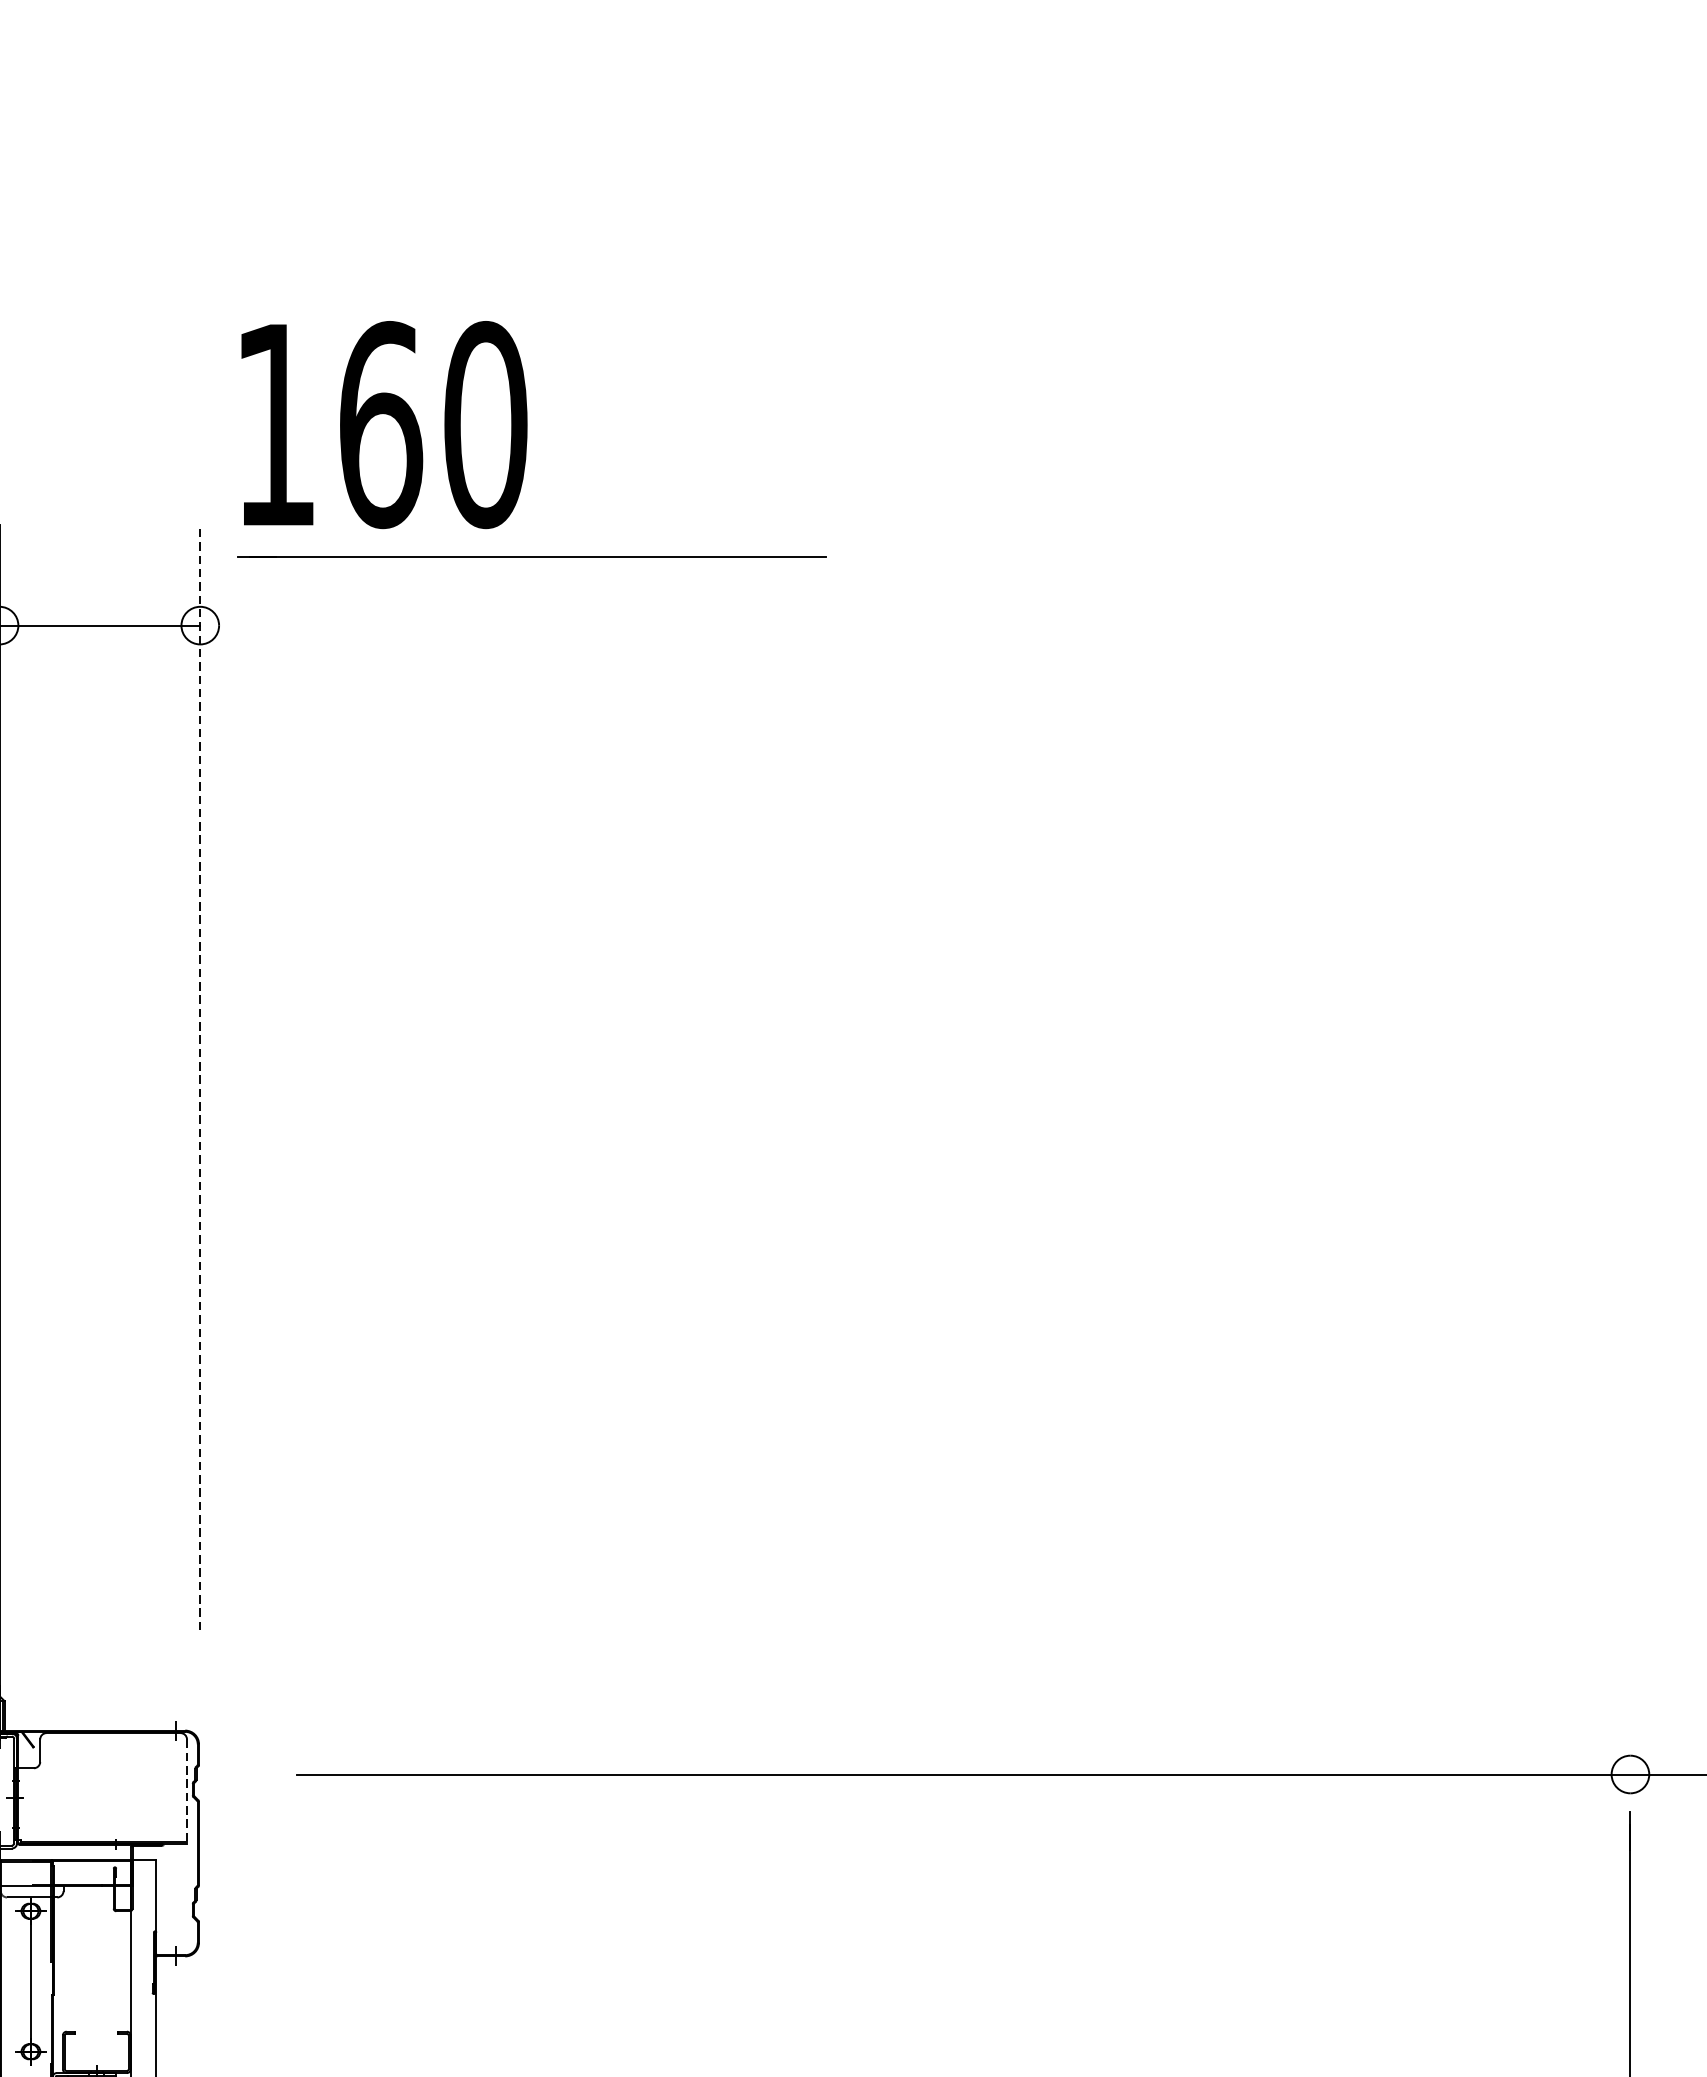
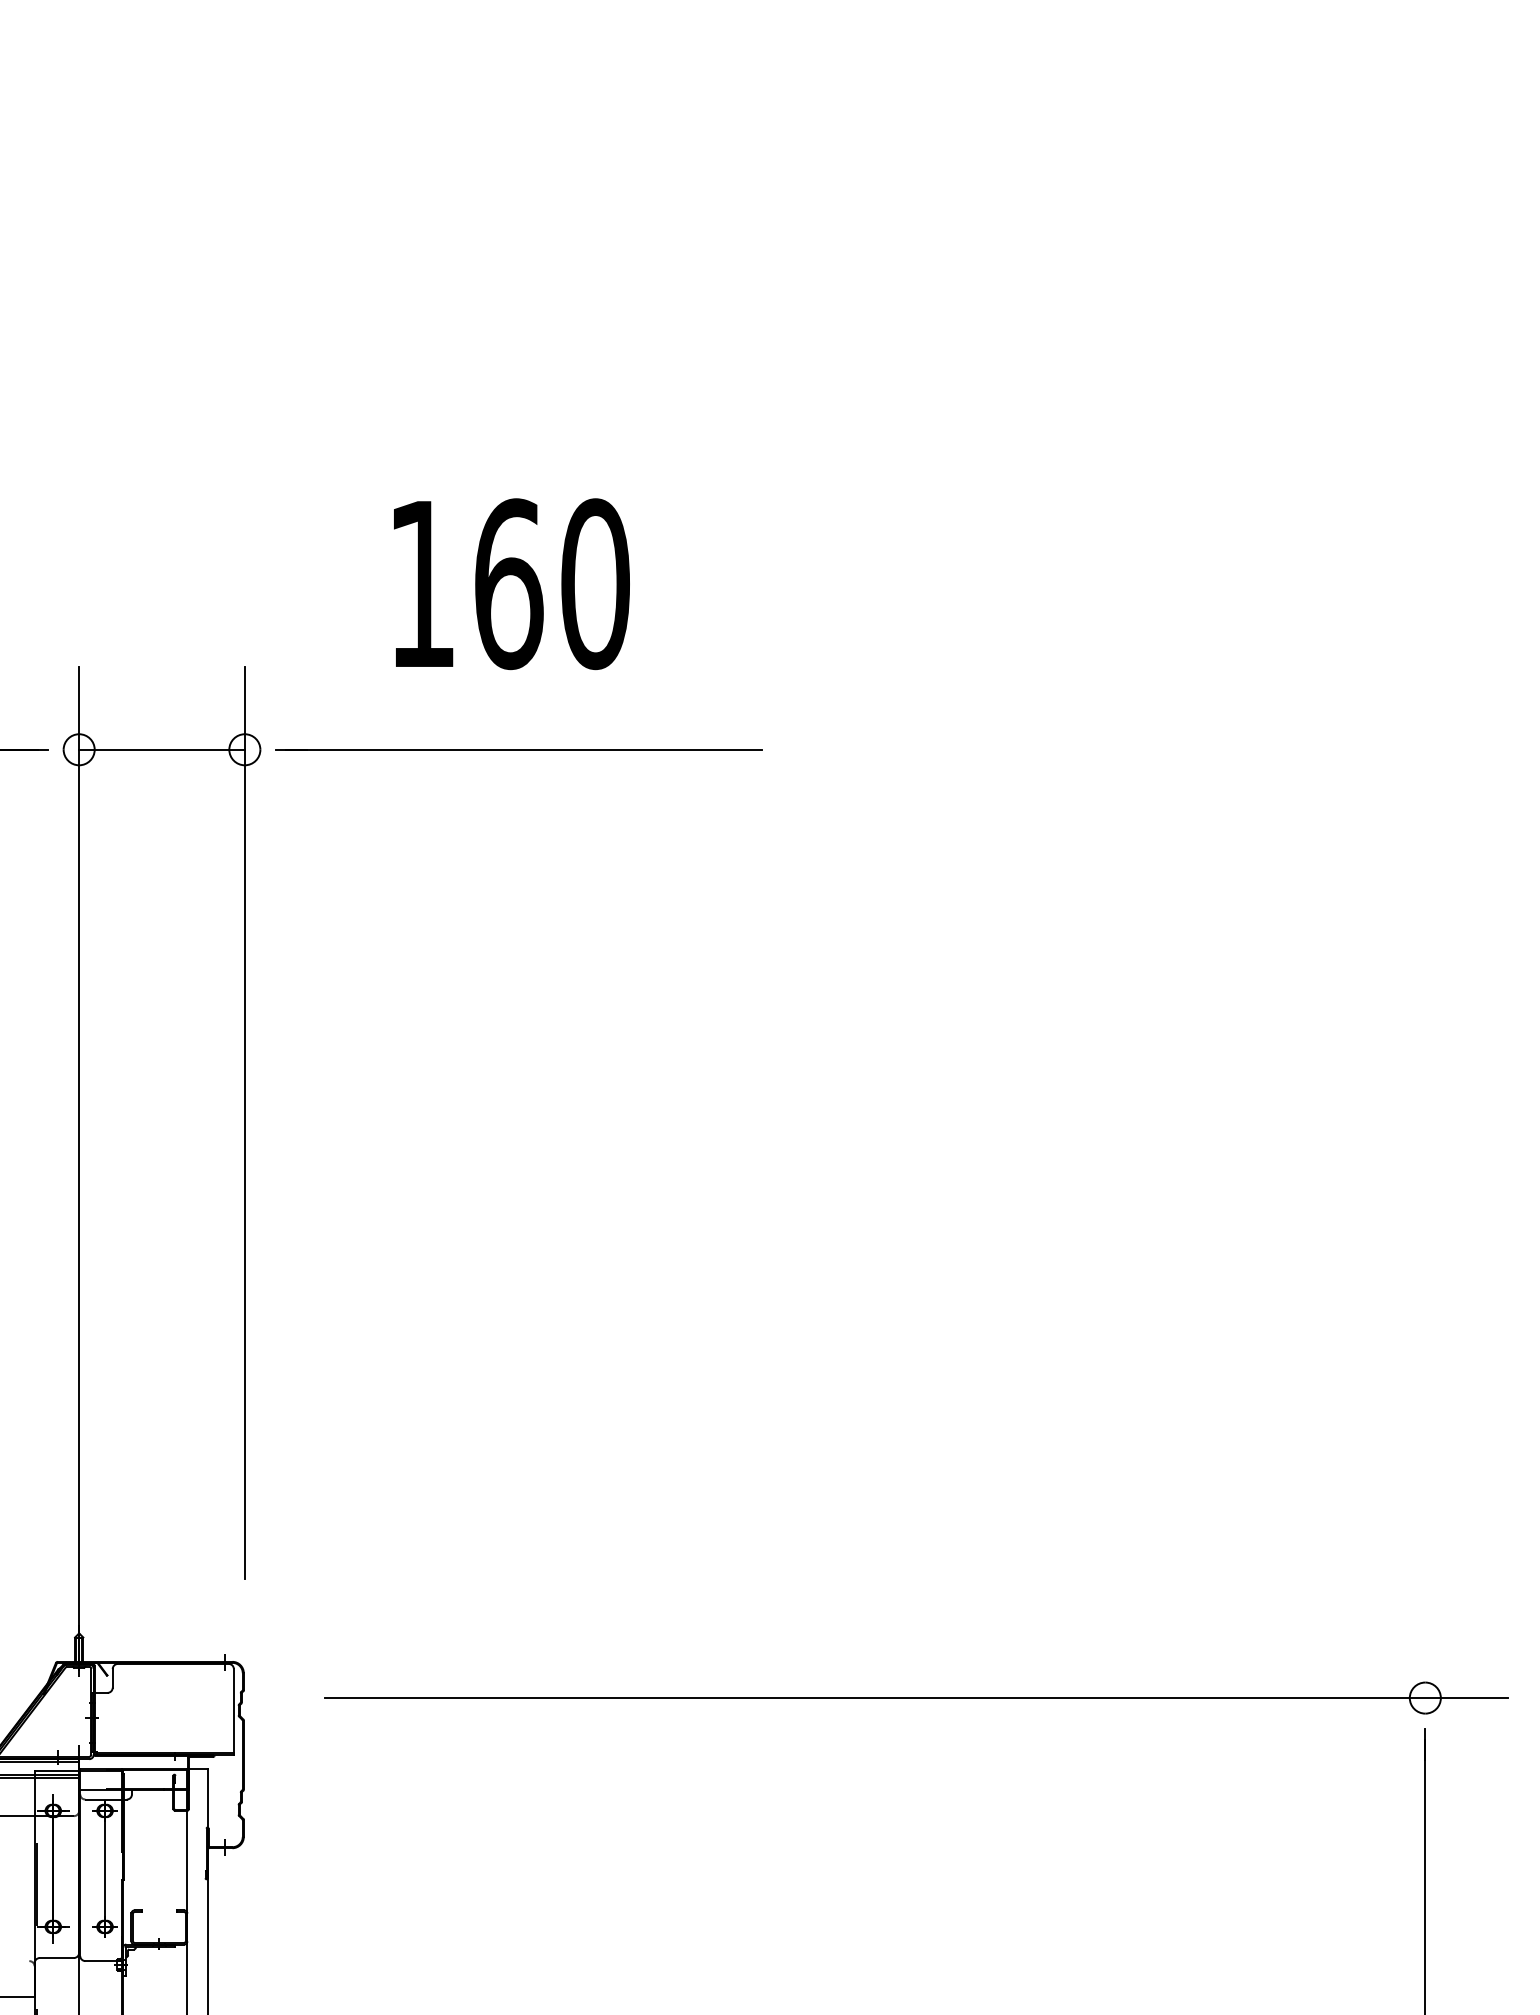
text: (383, 425) -> (511, 584), moved
line: (531, 556) -> (518, 749), moved
line: (199, 1077) -> (244, 1122), dashed -> solid
line: (186, 1791) -> (233, 1712), dashed -> solid

